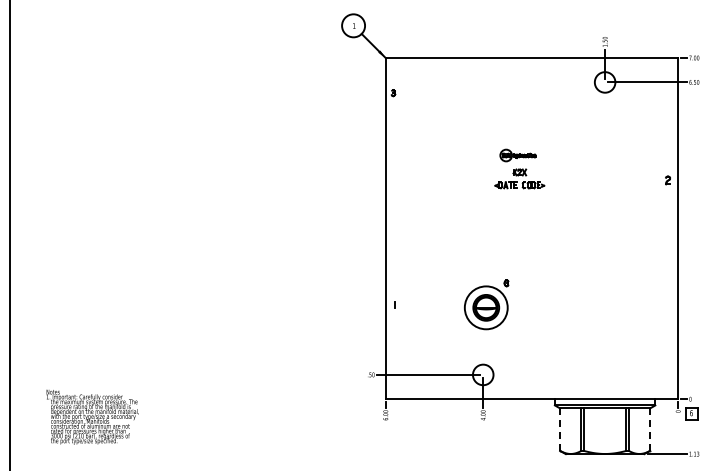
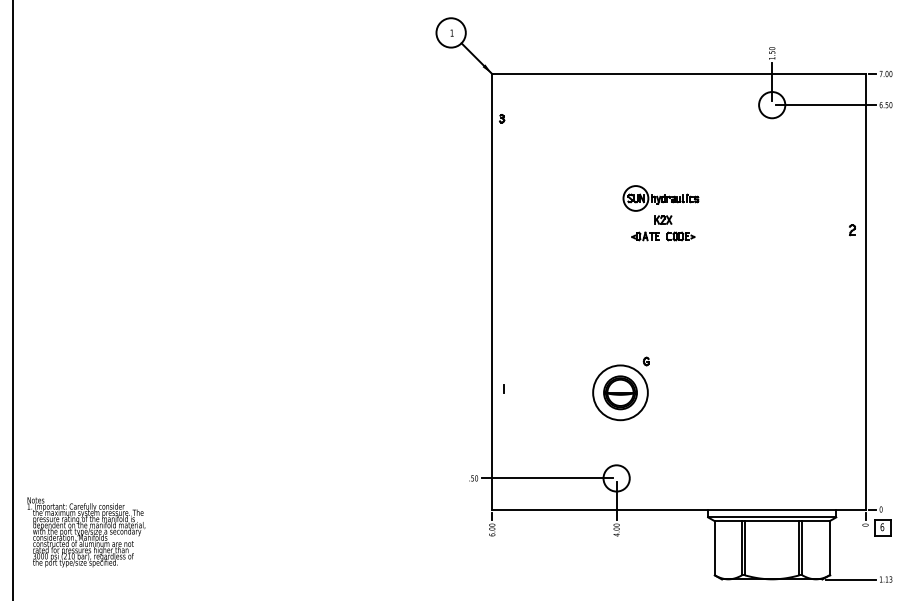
part: (517, 155) -> (660, 198), size x1.67
text: (92, 416) -> (86, 531), moved
line: (560, 430) -> (715, 549), dashed -> solid
line: (650, 430) -> (830, 549), dashed -> solid

